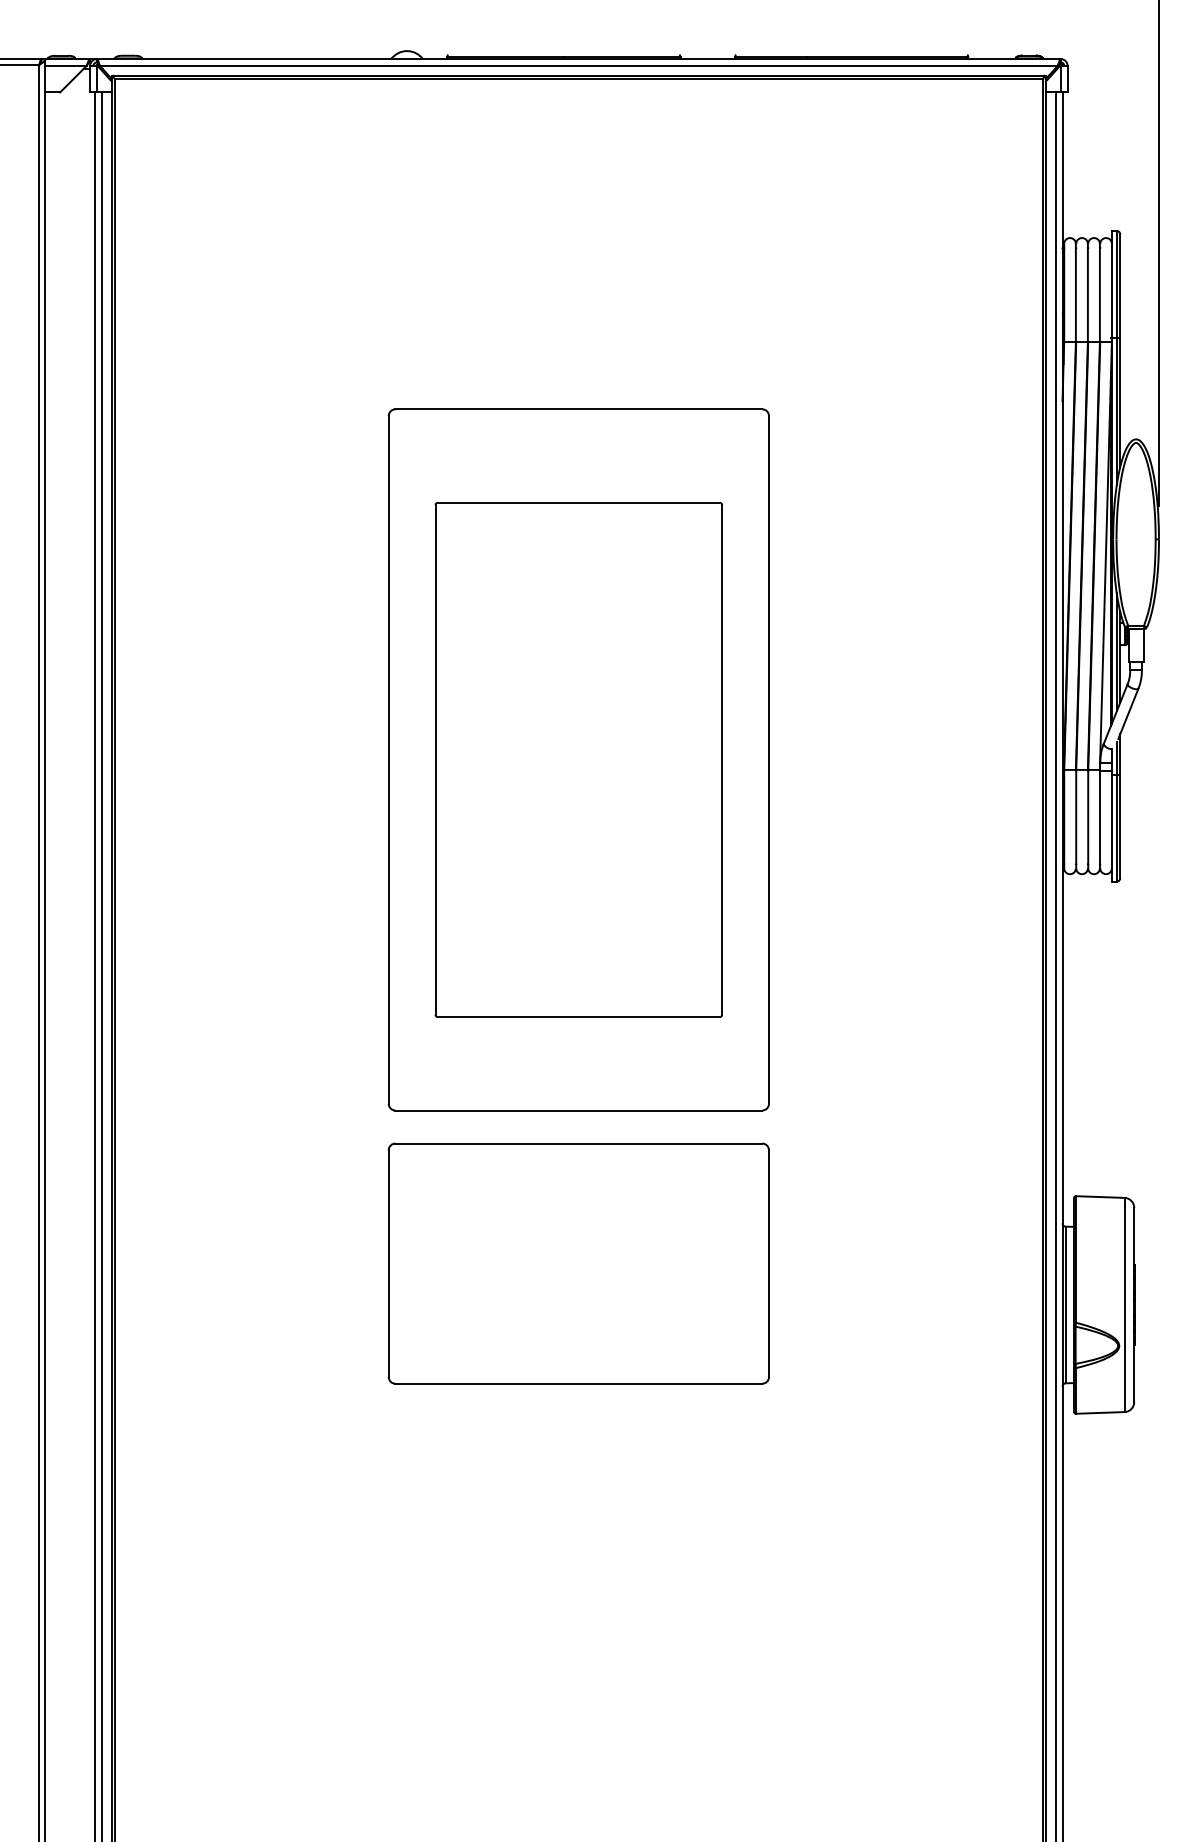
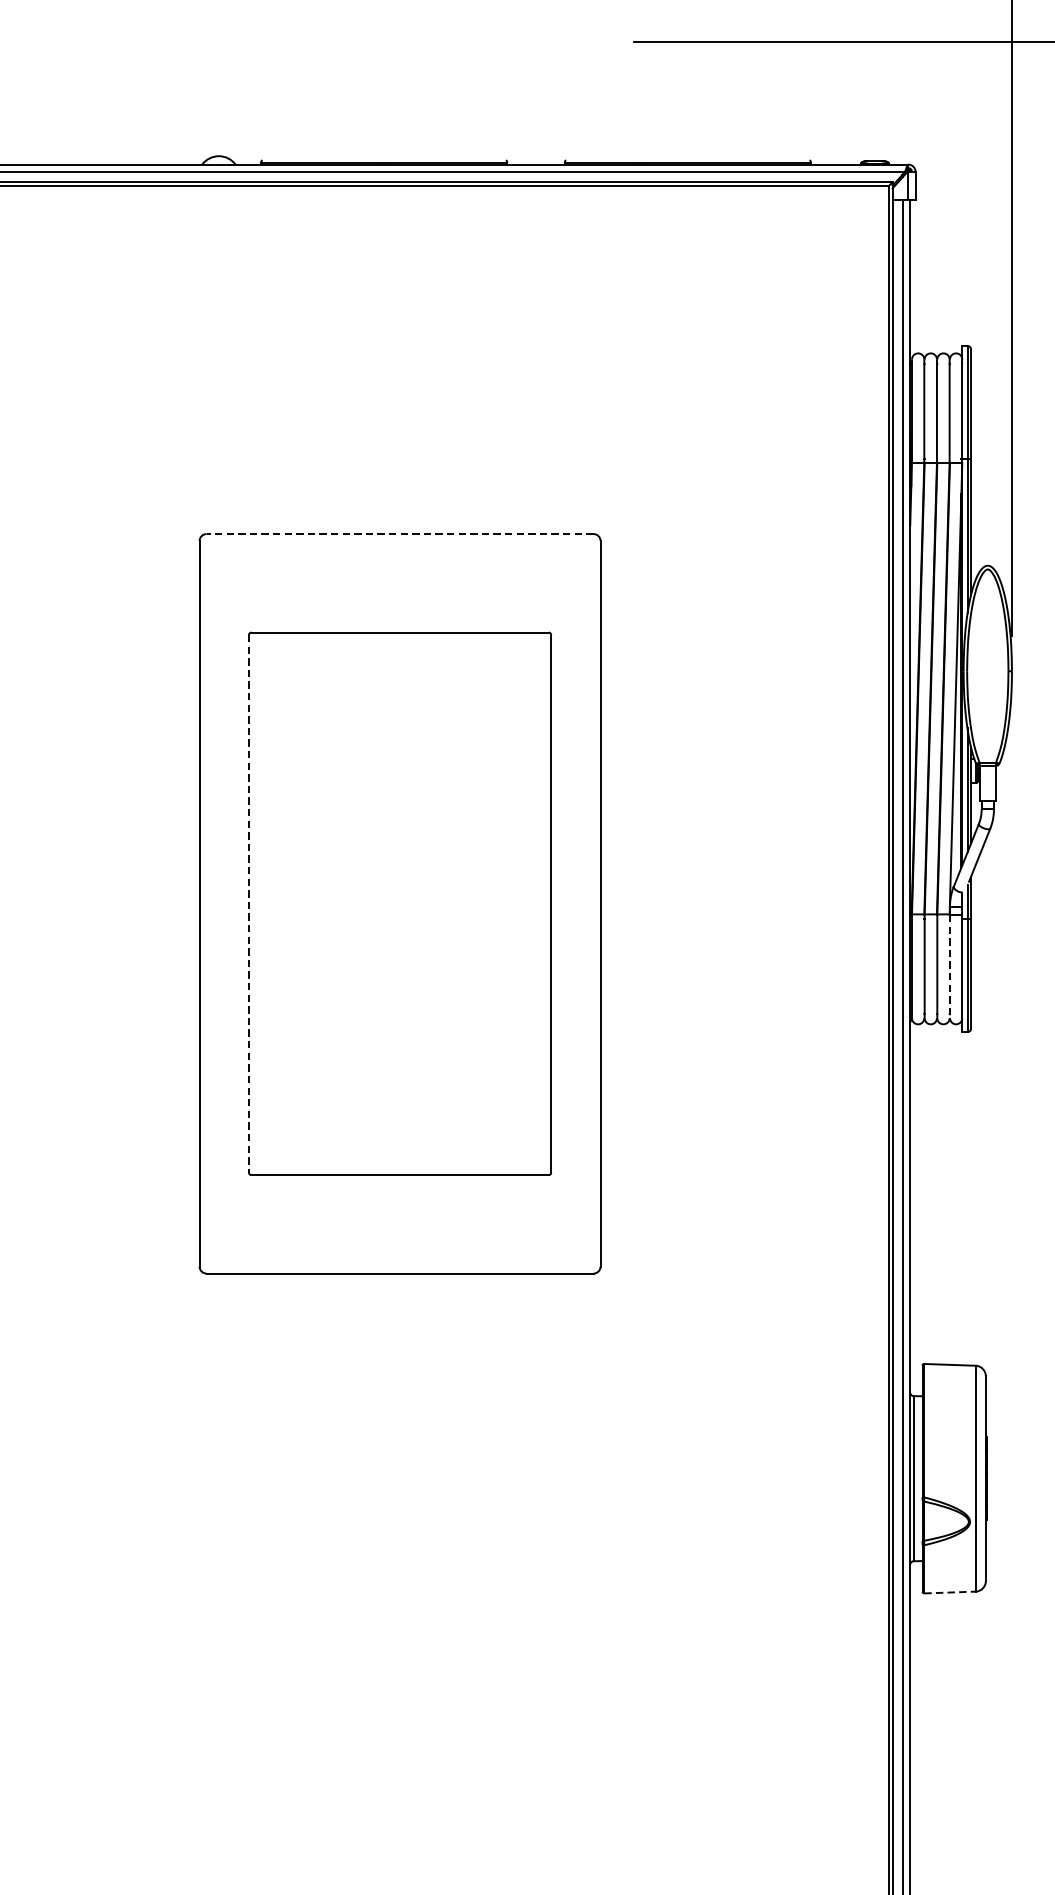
line: (578, 409) -> (399, 534), solid -> dashed
line: (435, 759) -> (248, 903), solid -> dashed
line: (1100, 819) -> (950, 966), solid -> dashed
part: (578, 1263) -> (399, 1434), removed
line: (1100, 1412) -> (950, 1592), solid -> dashed

